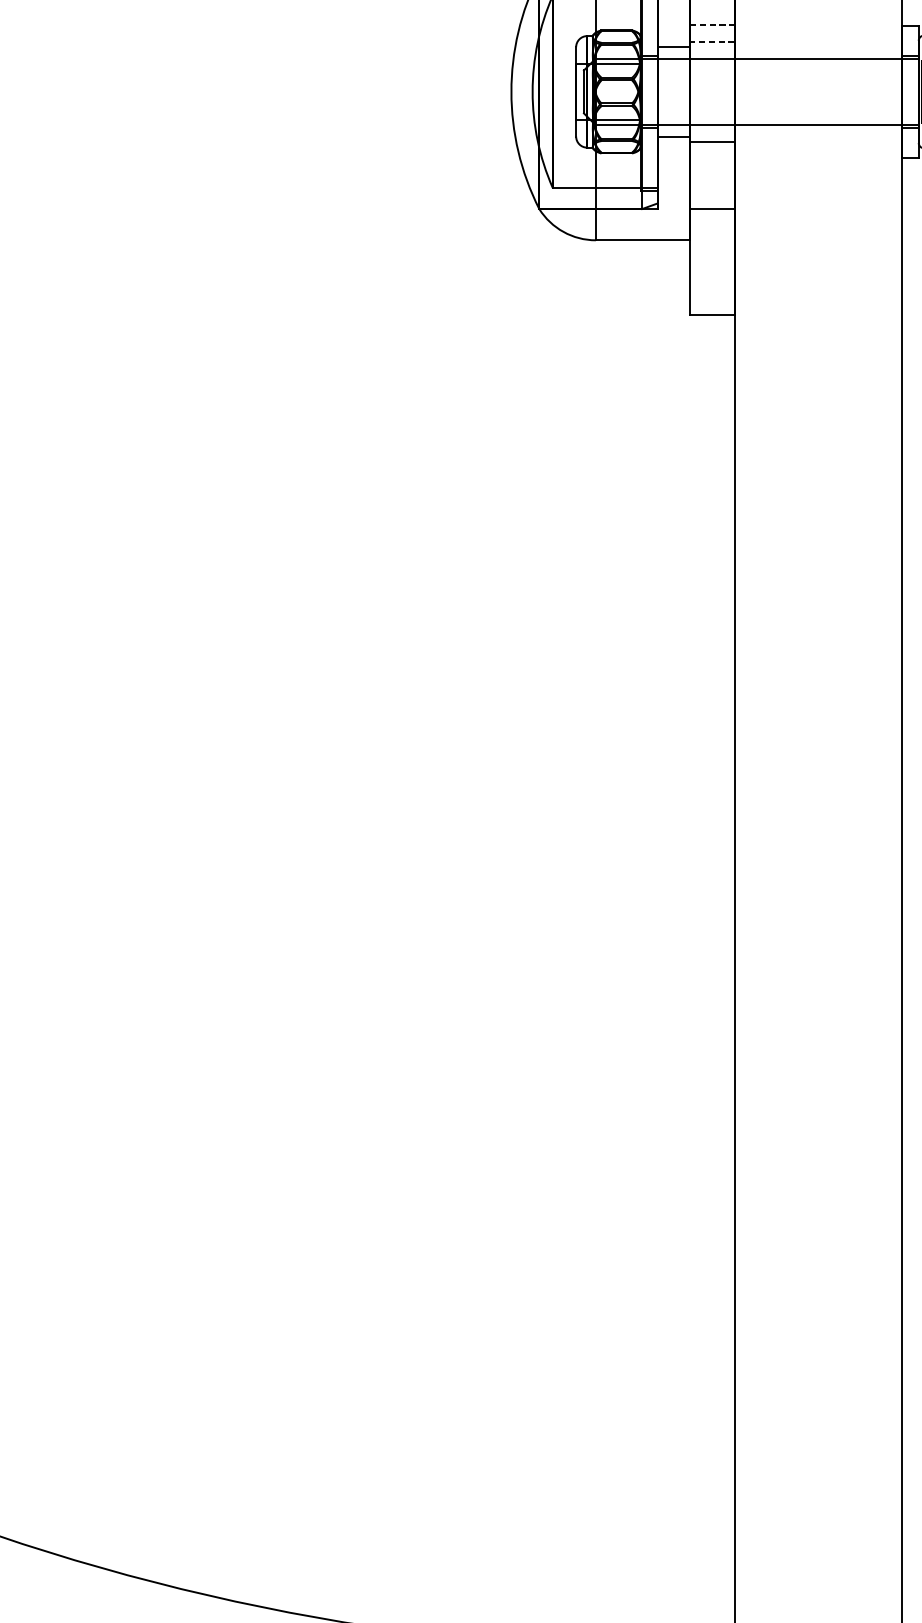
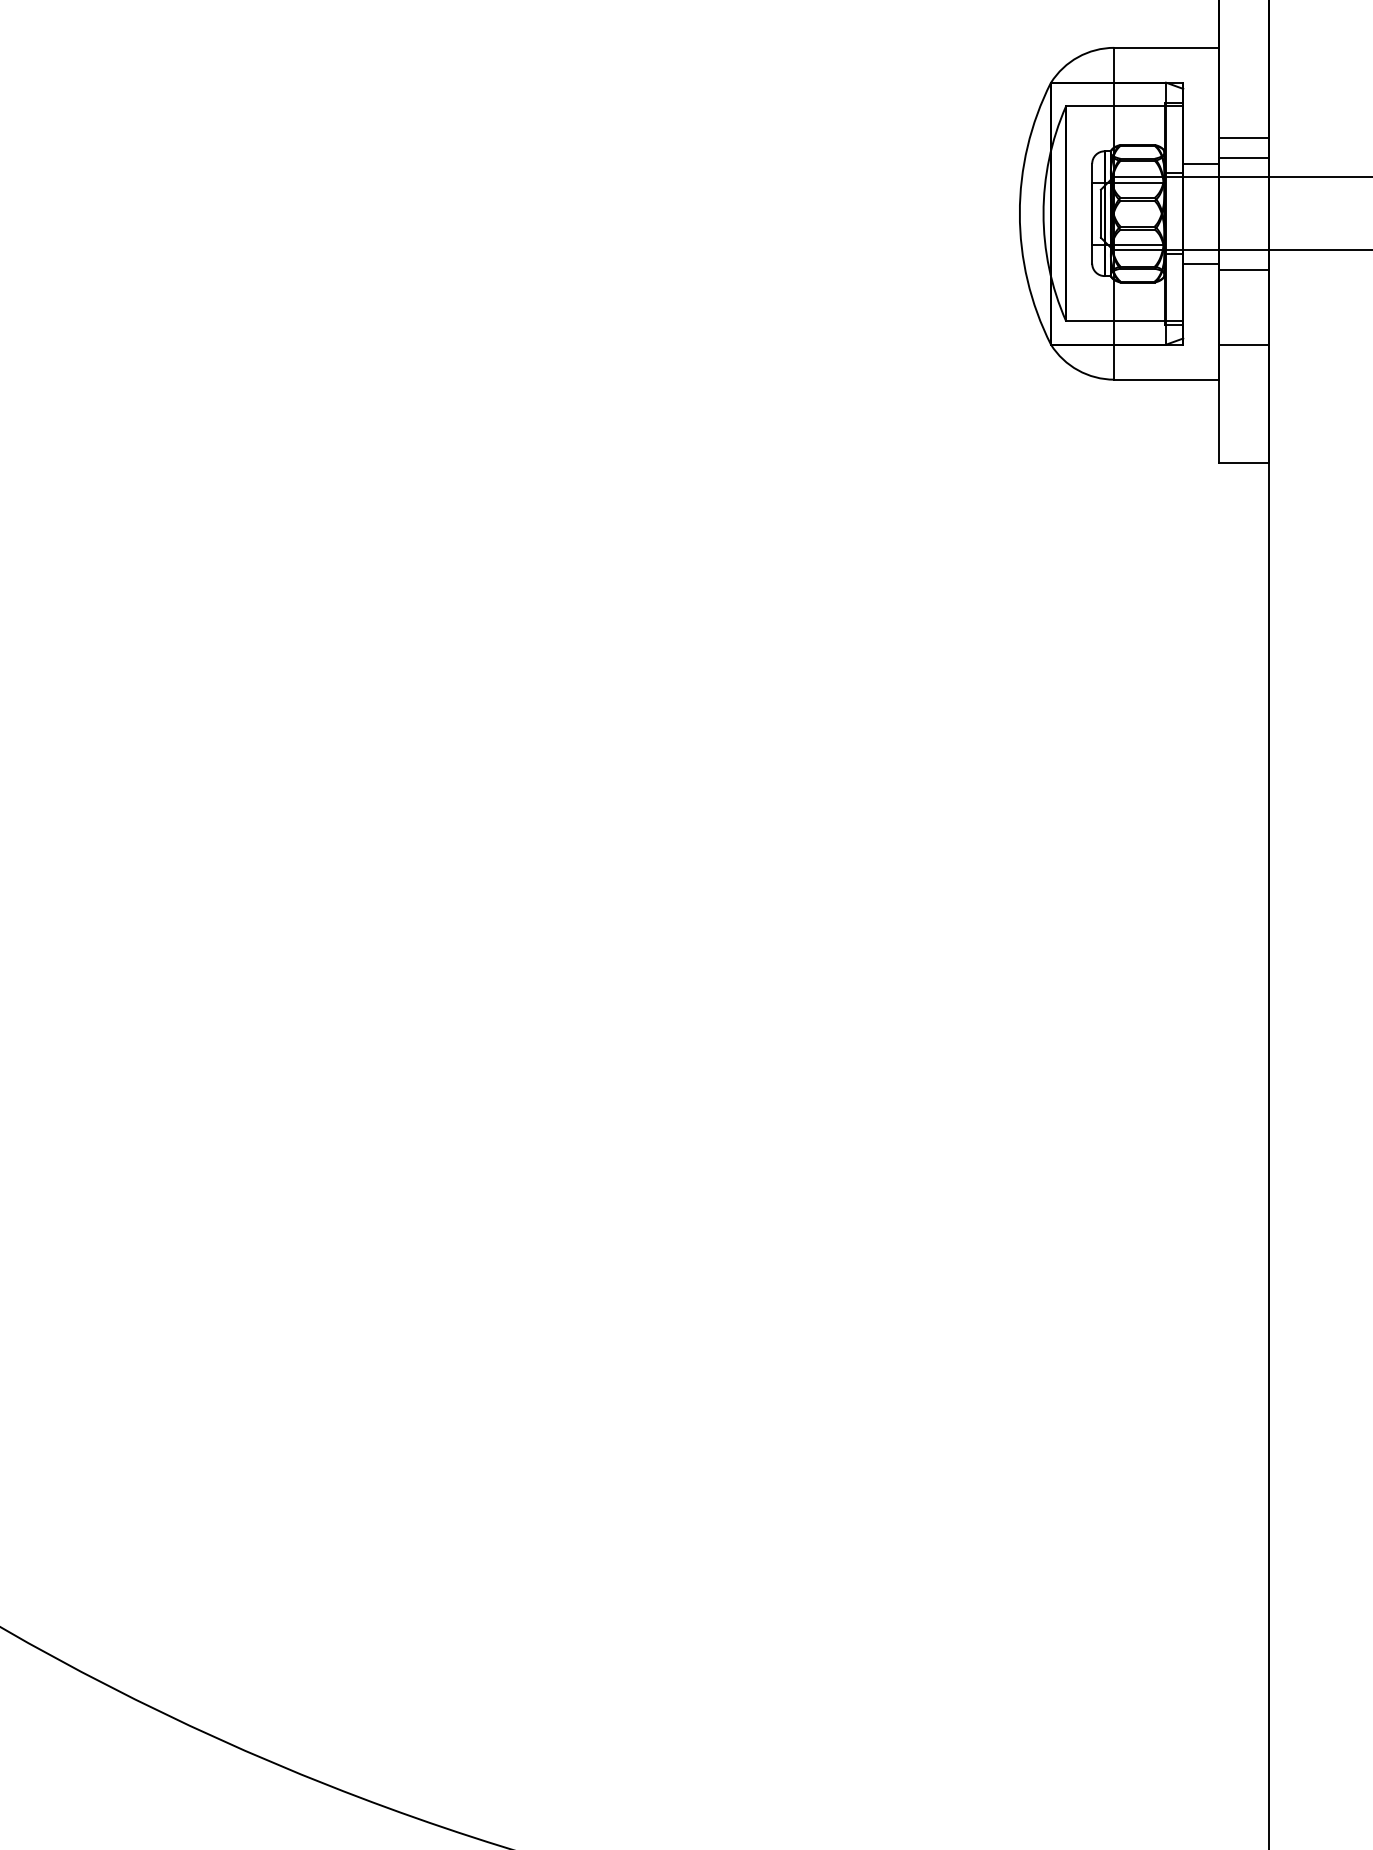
line: (712, 24) -> (1244, 138), dashed -> solid
line: (712, 41) -> (1244, 157), dashed -> solid

